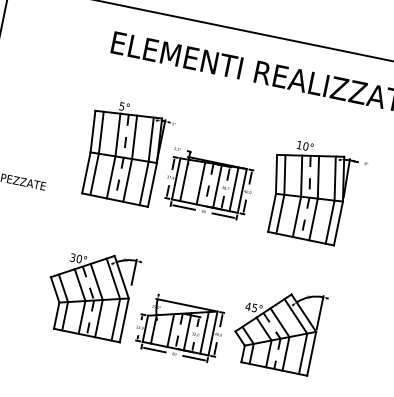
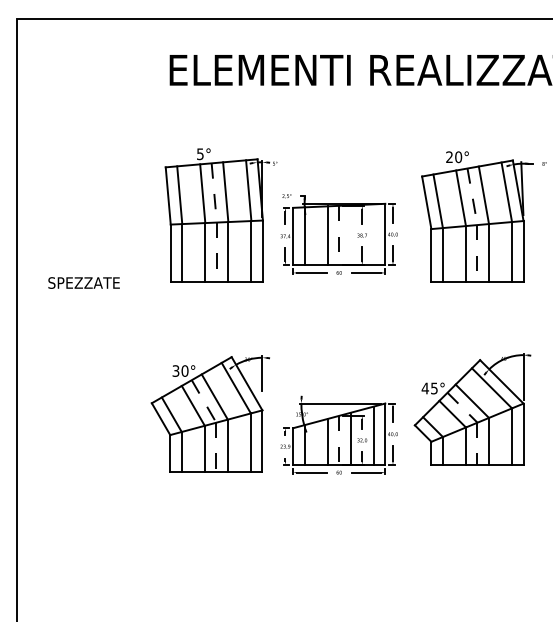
text: (299, 144) -> (449, 156), 10° -> 20°
line: (217, 186) -> (350, 235), removed
line: (233, 189) -> (373, 234), removed

